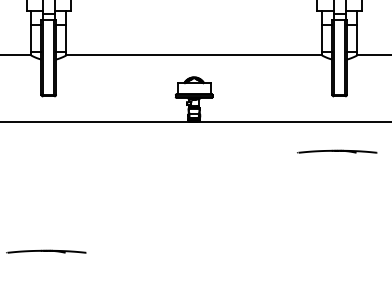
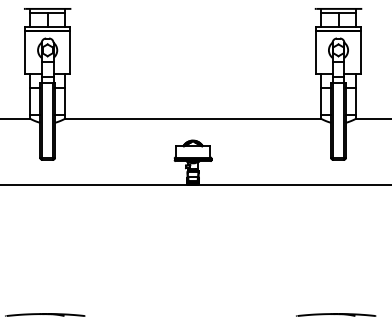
line: (337, 151) -> (336, 314), moved

